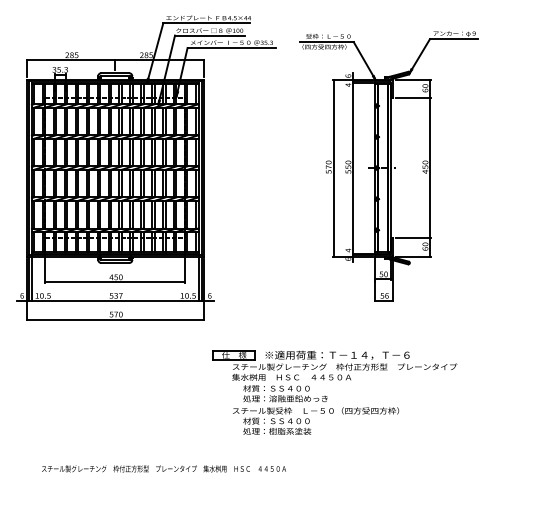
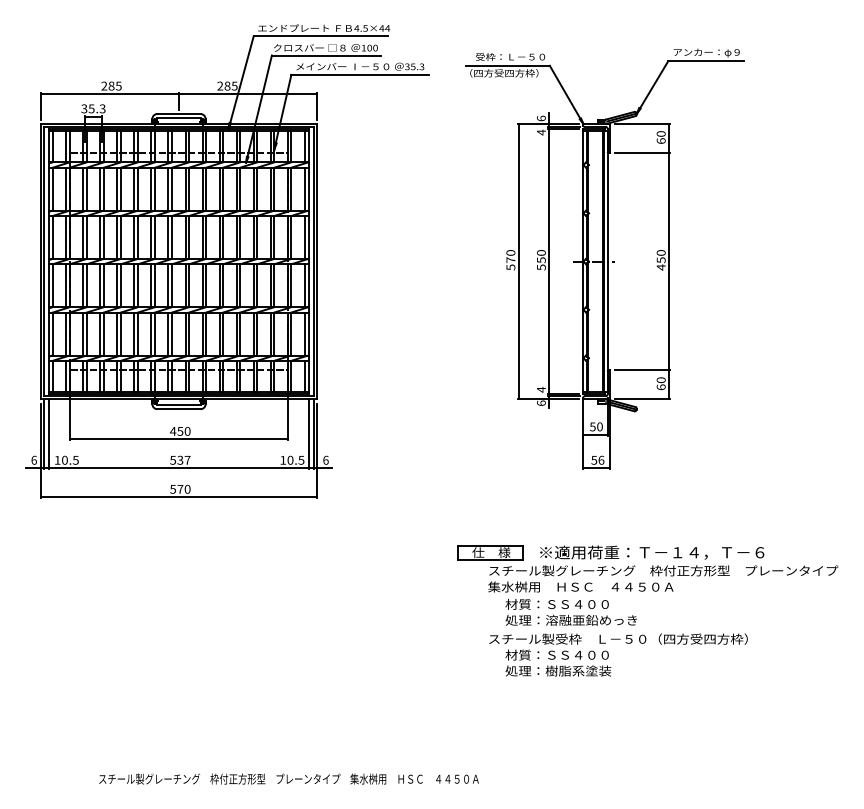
part: (327, 396) -> (636, 616), moved
text: (163, 468) -> (288, 778), moved

